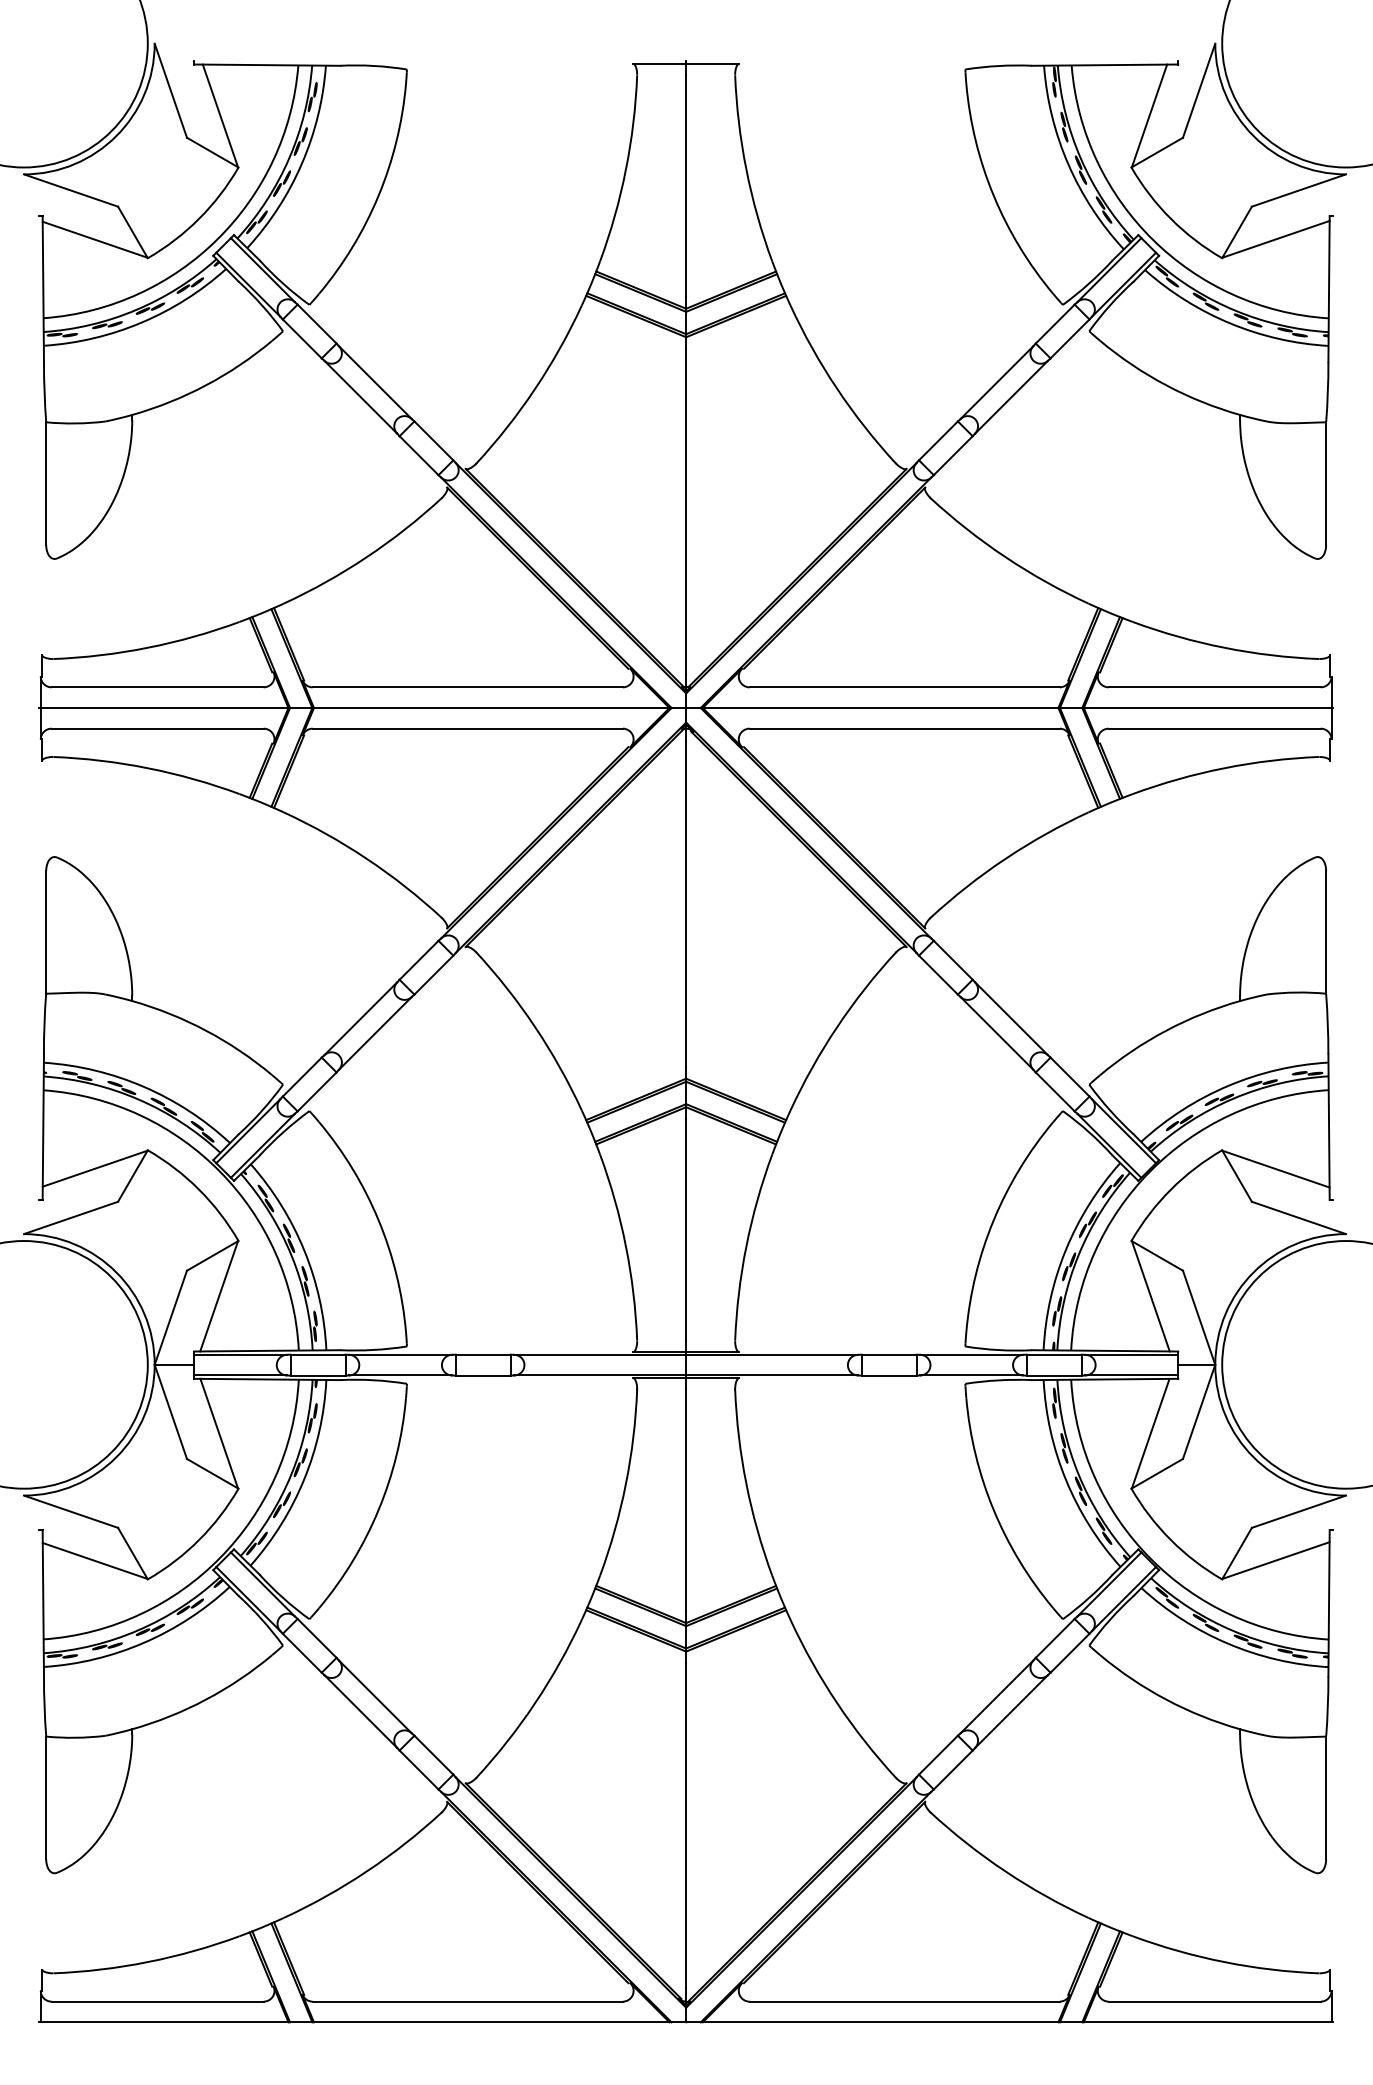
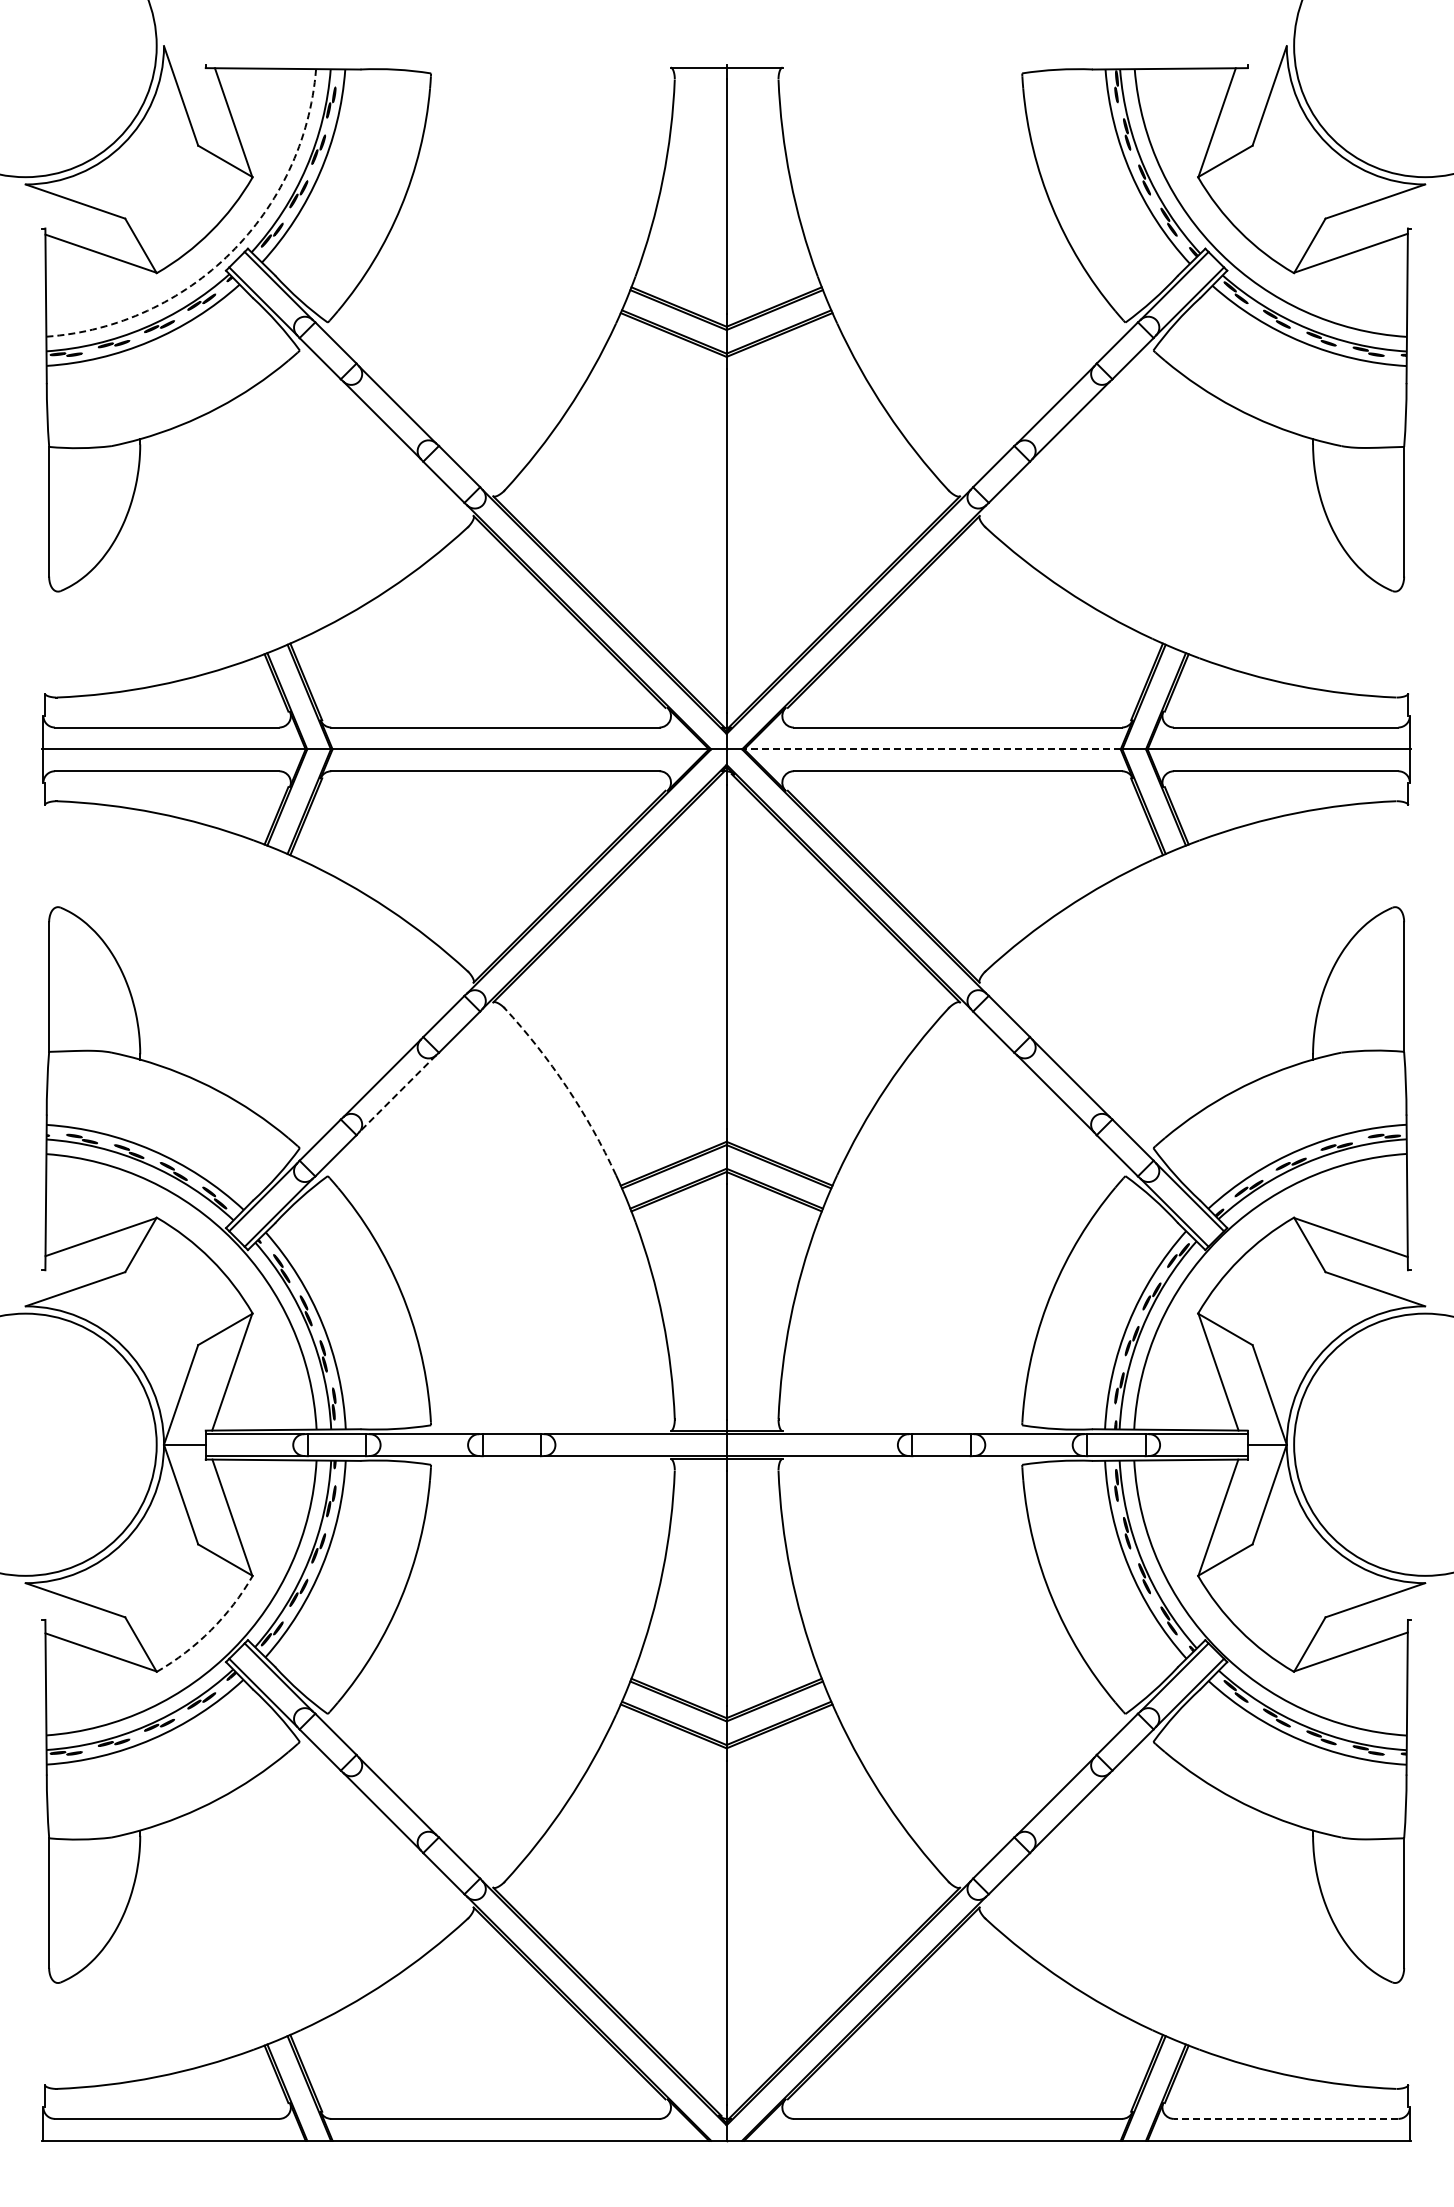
arc: (217, 238) -> (230, 252), solid -> dashed
line: (879, 708) -> (931, 749), solid -> dashed
arc: (534, 1027) -> (566, 1087), solid -> dashed
line: (375, 1033) -> (397, 1093), solid -> dashed
arc: (199, 1540) -> (211, 1630), solid -> dashed
line: (1214, 2001) -> (1285, 2118), solid -> dashed

